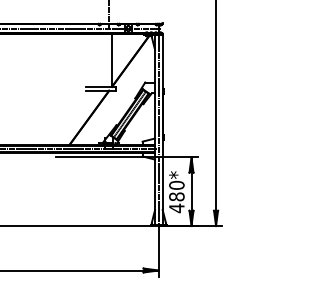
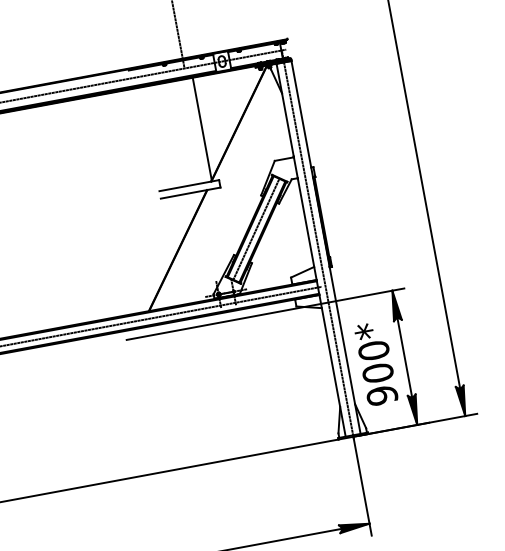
text: (176, 202) -> (379, 384), 480* -> 900*

